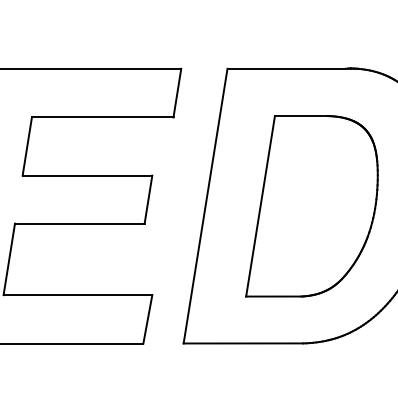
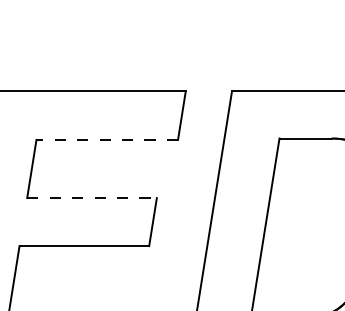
line: (102, 117) -> (107, 139), solid -> dashed
line: (87, 175) -> (92, 197), solid -> dashed

